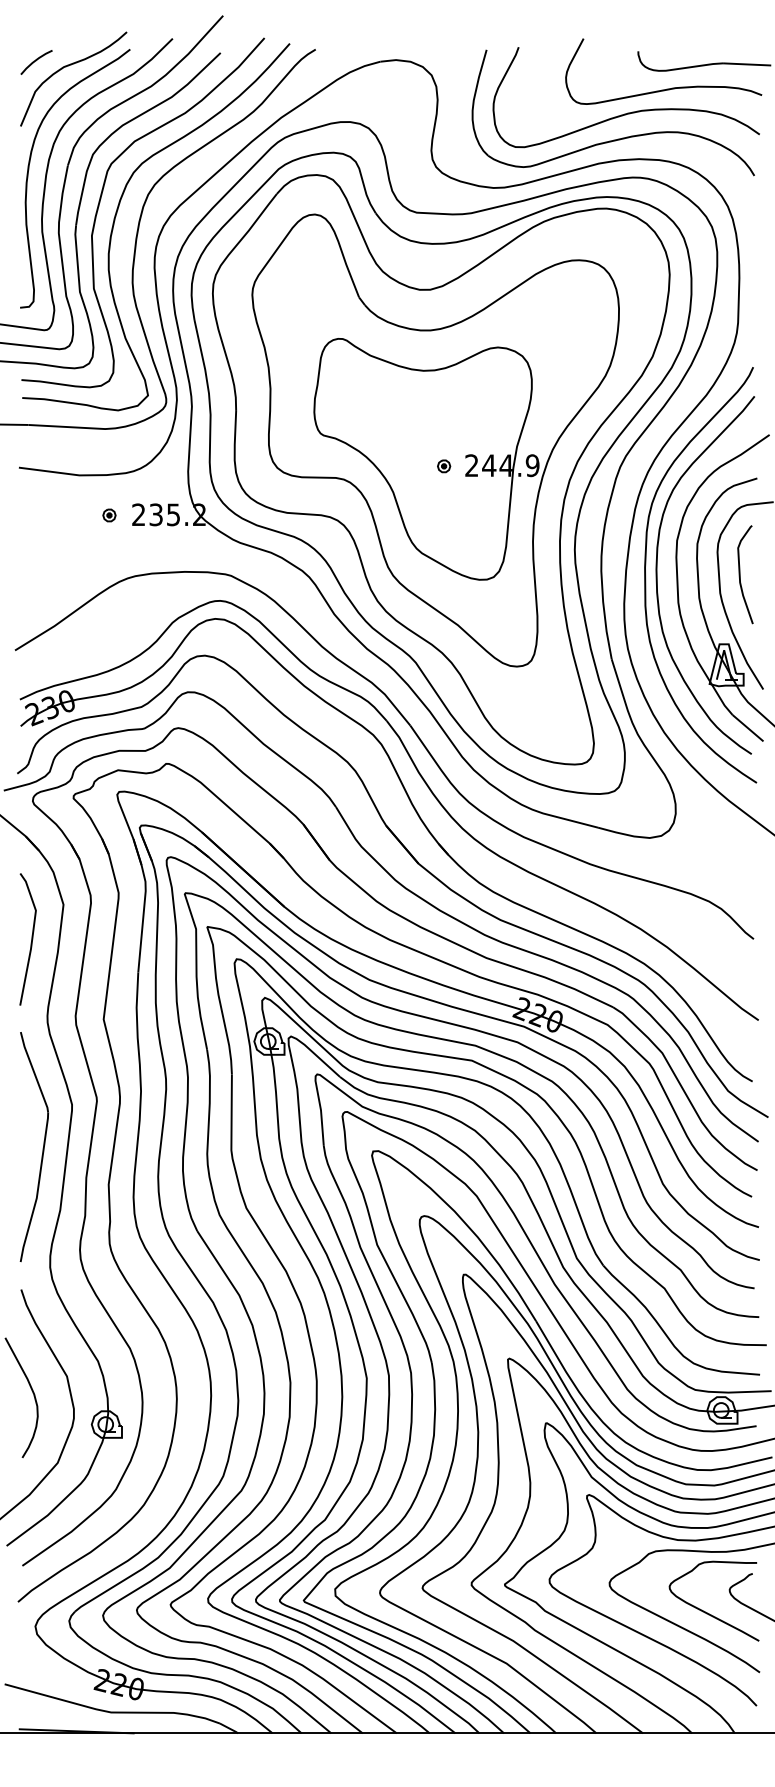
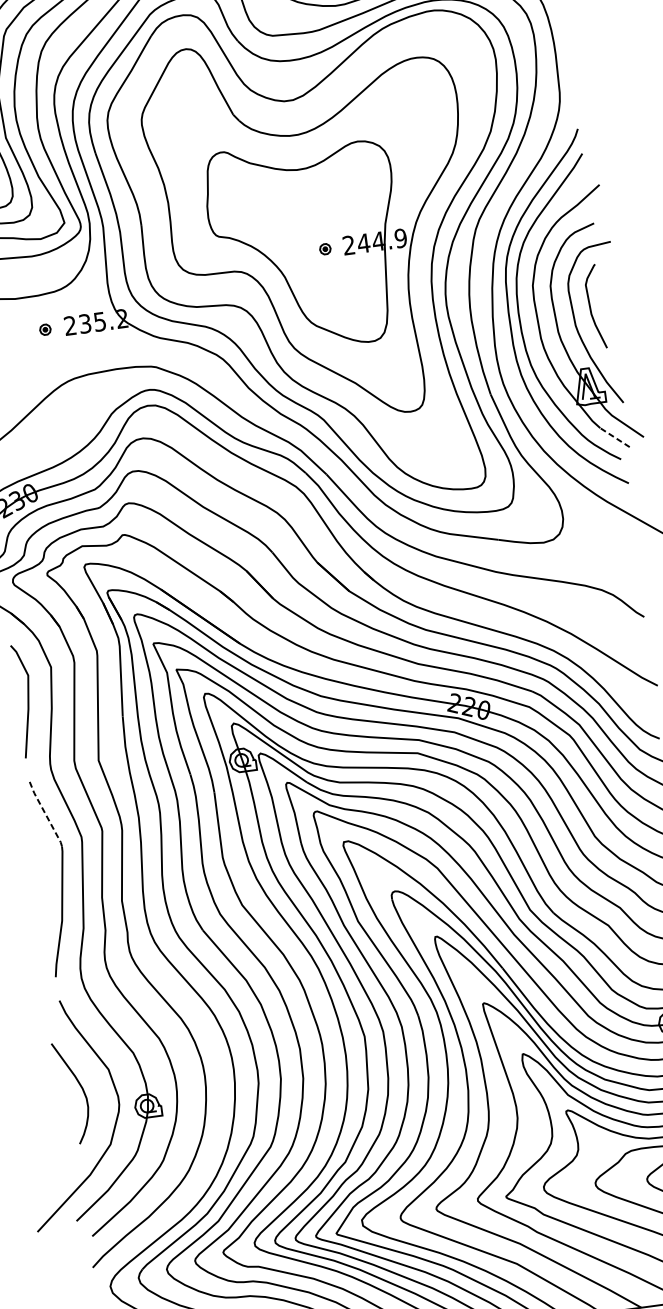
line: (747, 727) -> (614, 437), solid -> dashed
line: (34, 1072) -> (45, 813), solid -> dashed

